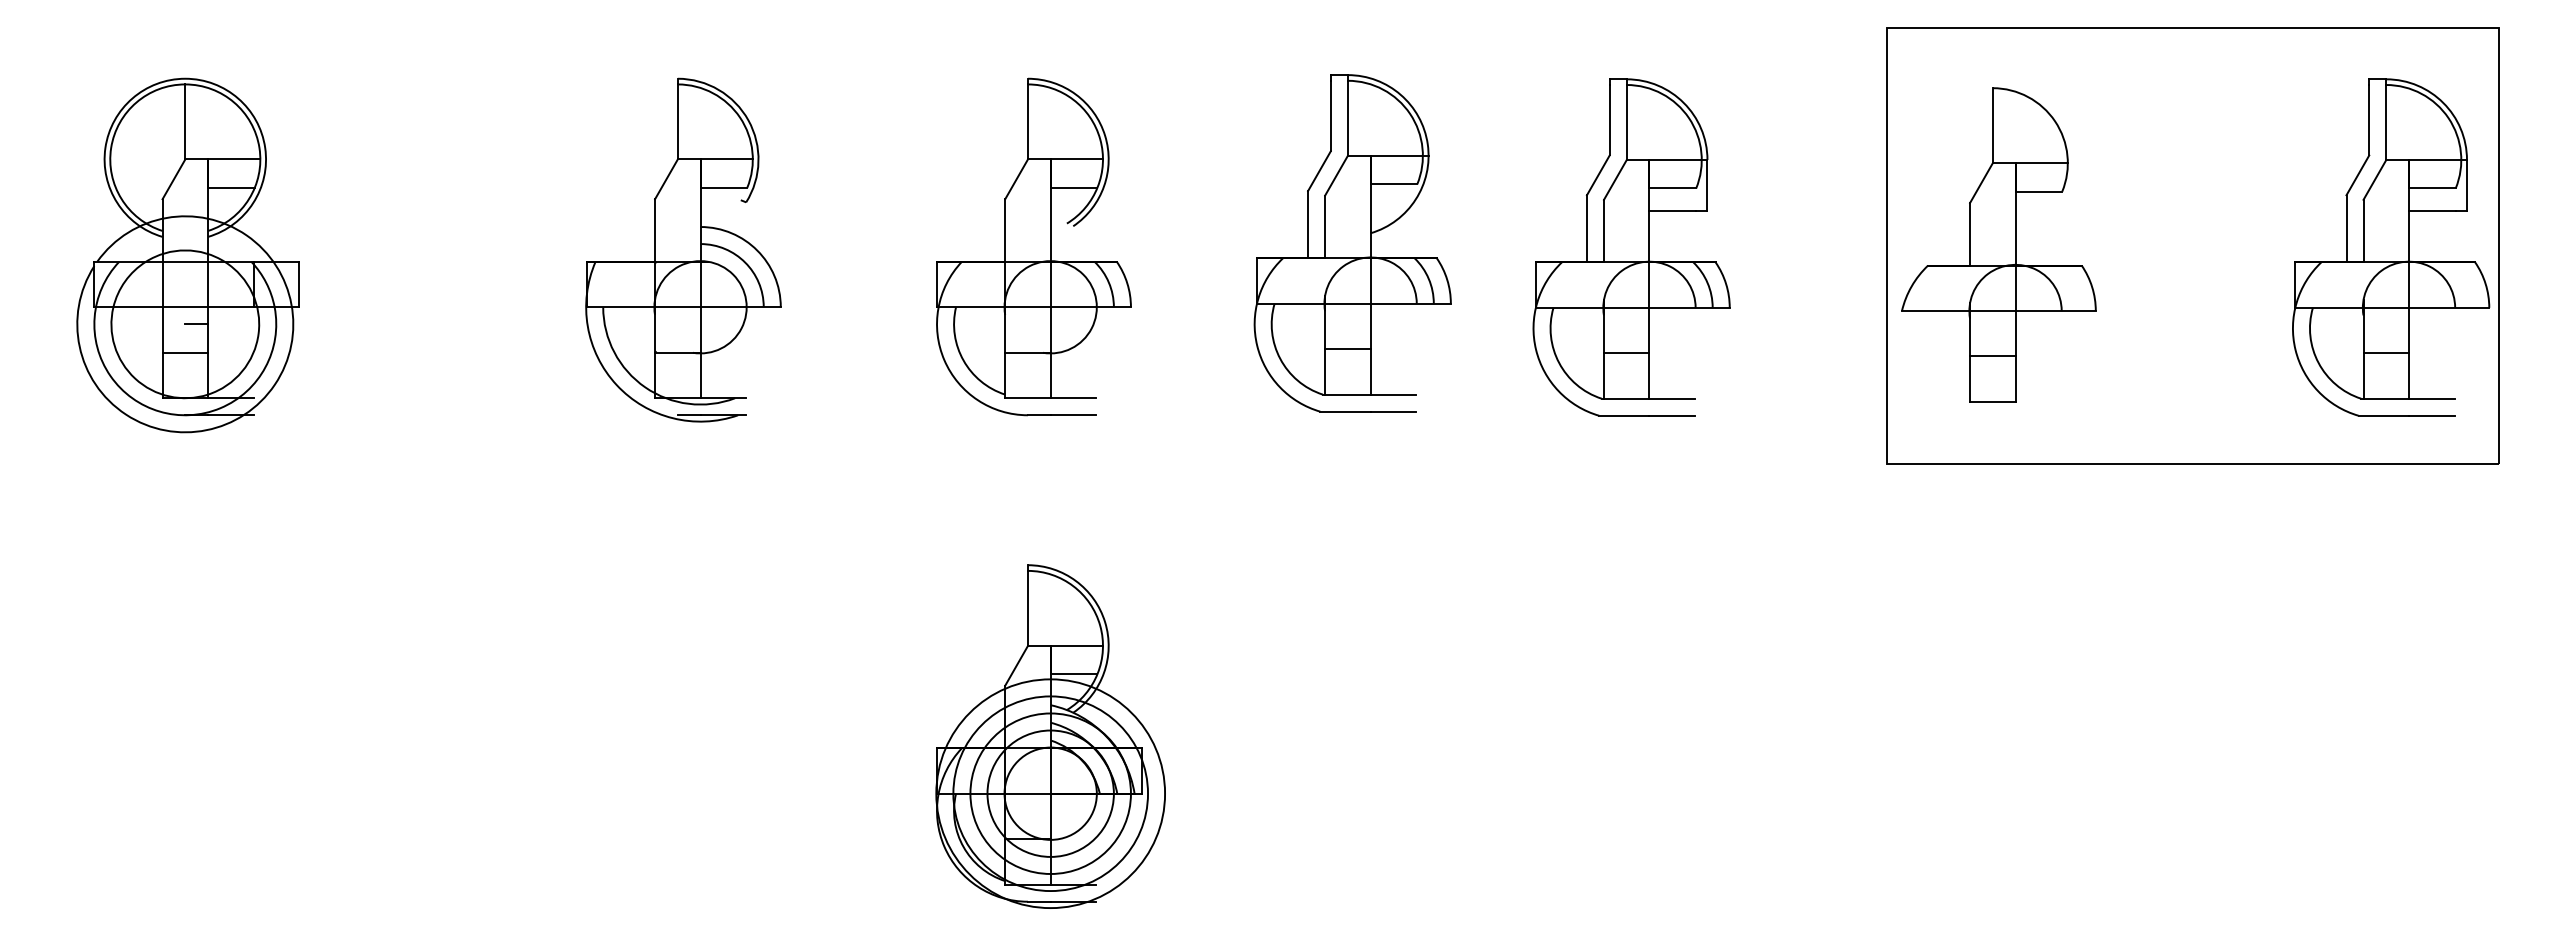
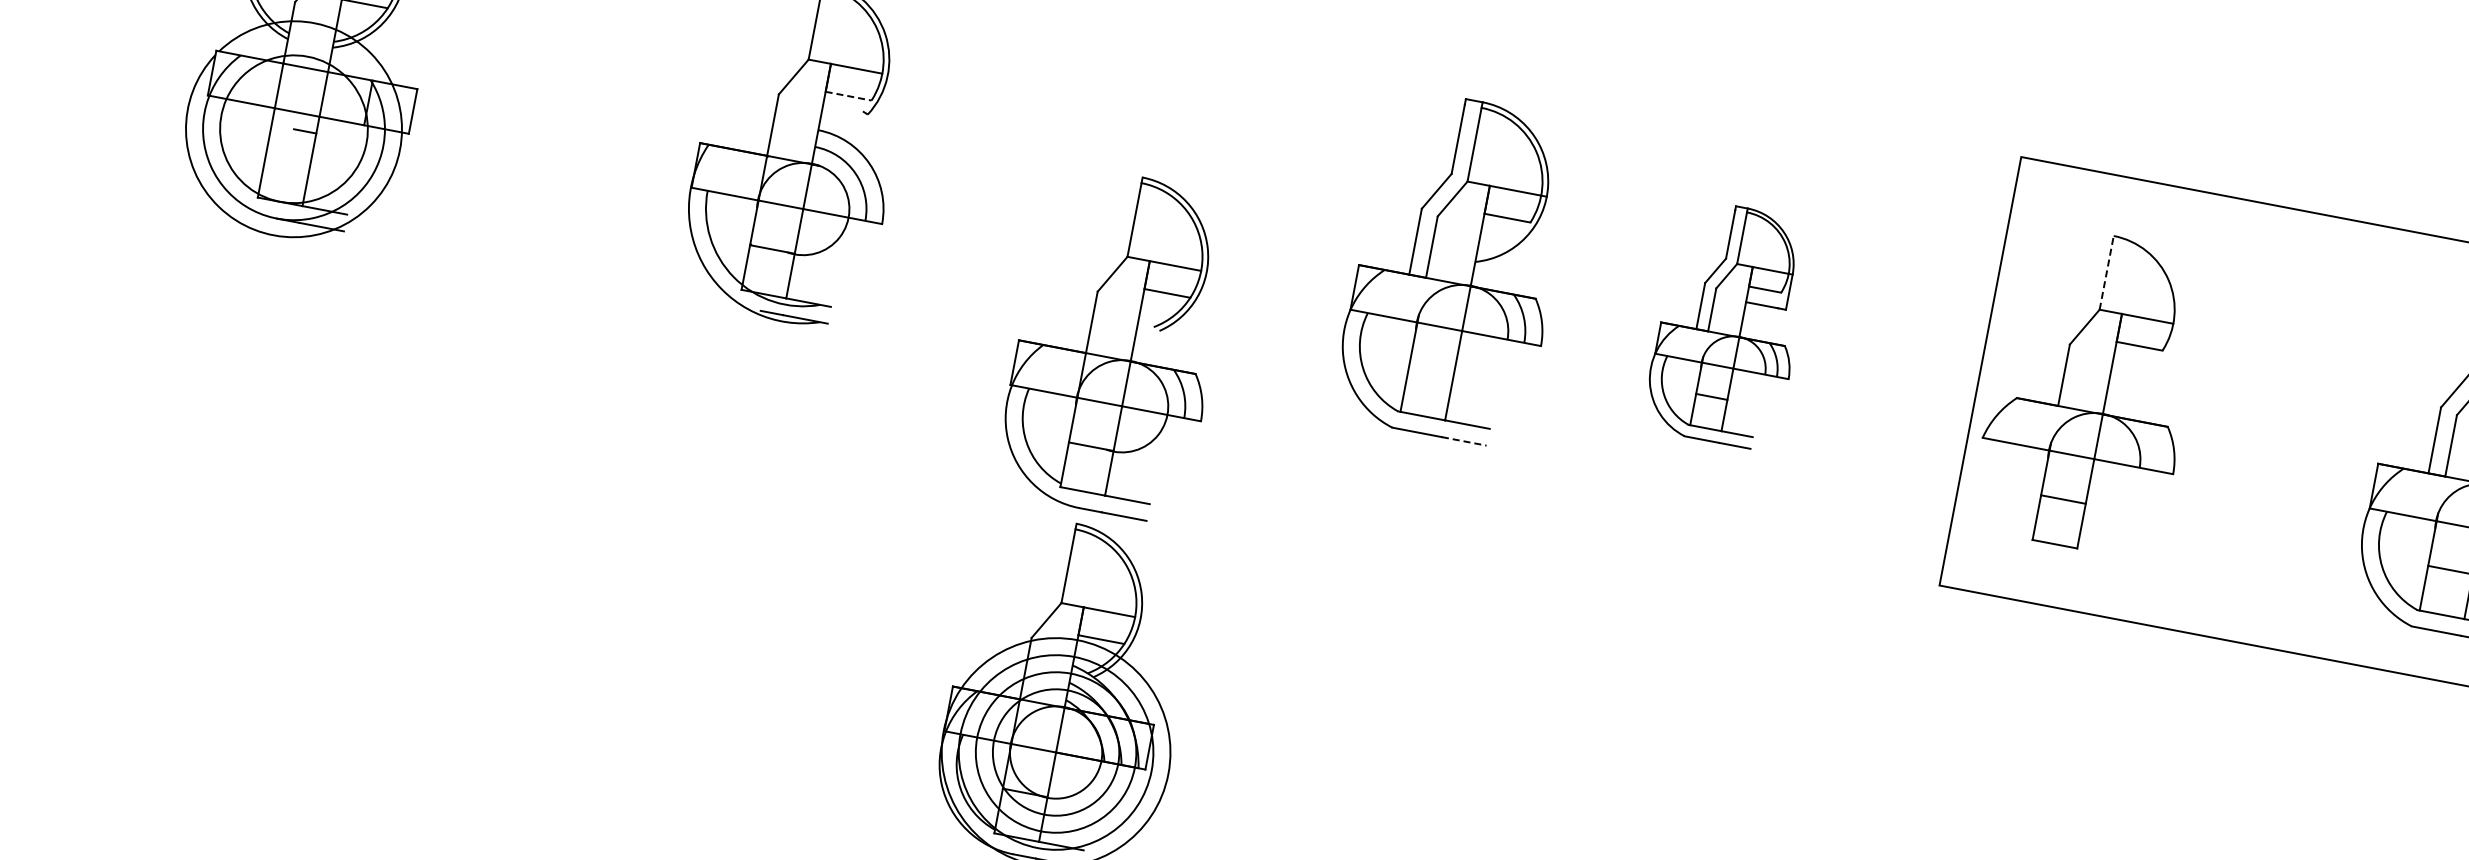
line: (1992, 125) -> (2106, 272), solid -> dashed
line: (724, 187) -> (849, 95), solid -> dashed
part: (1033, 246) -> (1116, 343), moved
part: (1631, 247) -> (1728, 324), size x0.7
line: (1347, 349) -> (1430, 371), removed
line: (185, 352) -> (288, 156), removed
line: (1393, 411) -> (1464, 441), solid -> dashed

